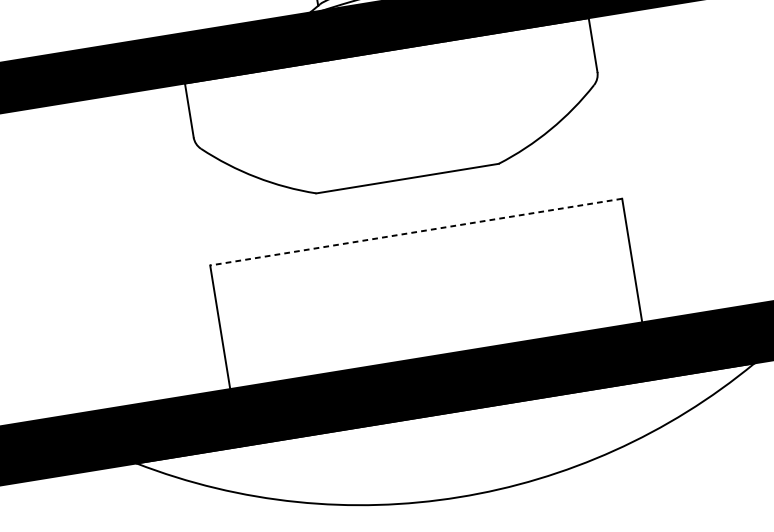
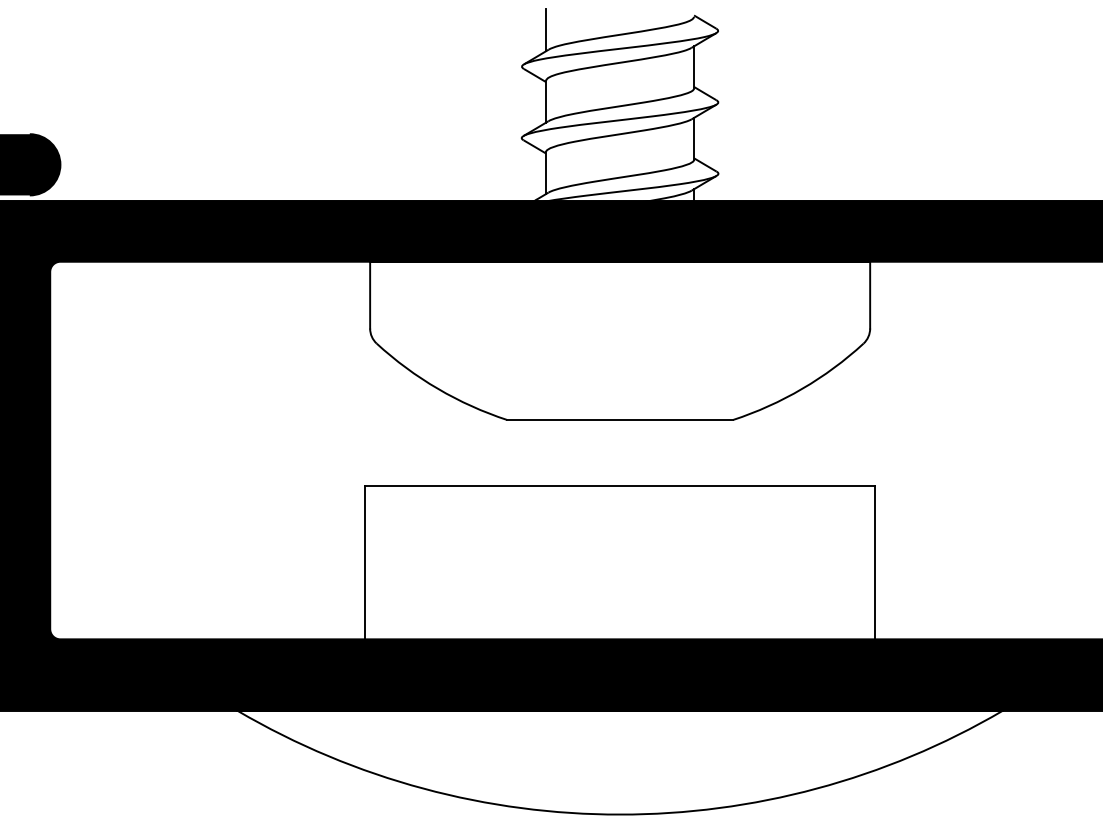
line: (415, 232) -> (619, 486), dashed -> solid

